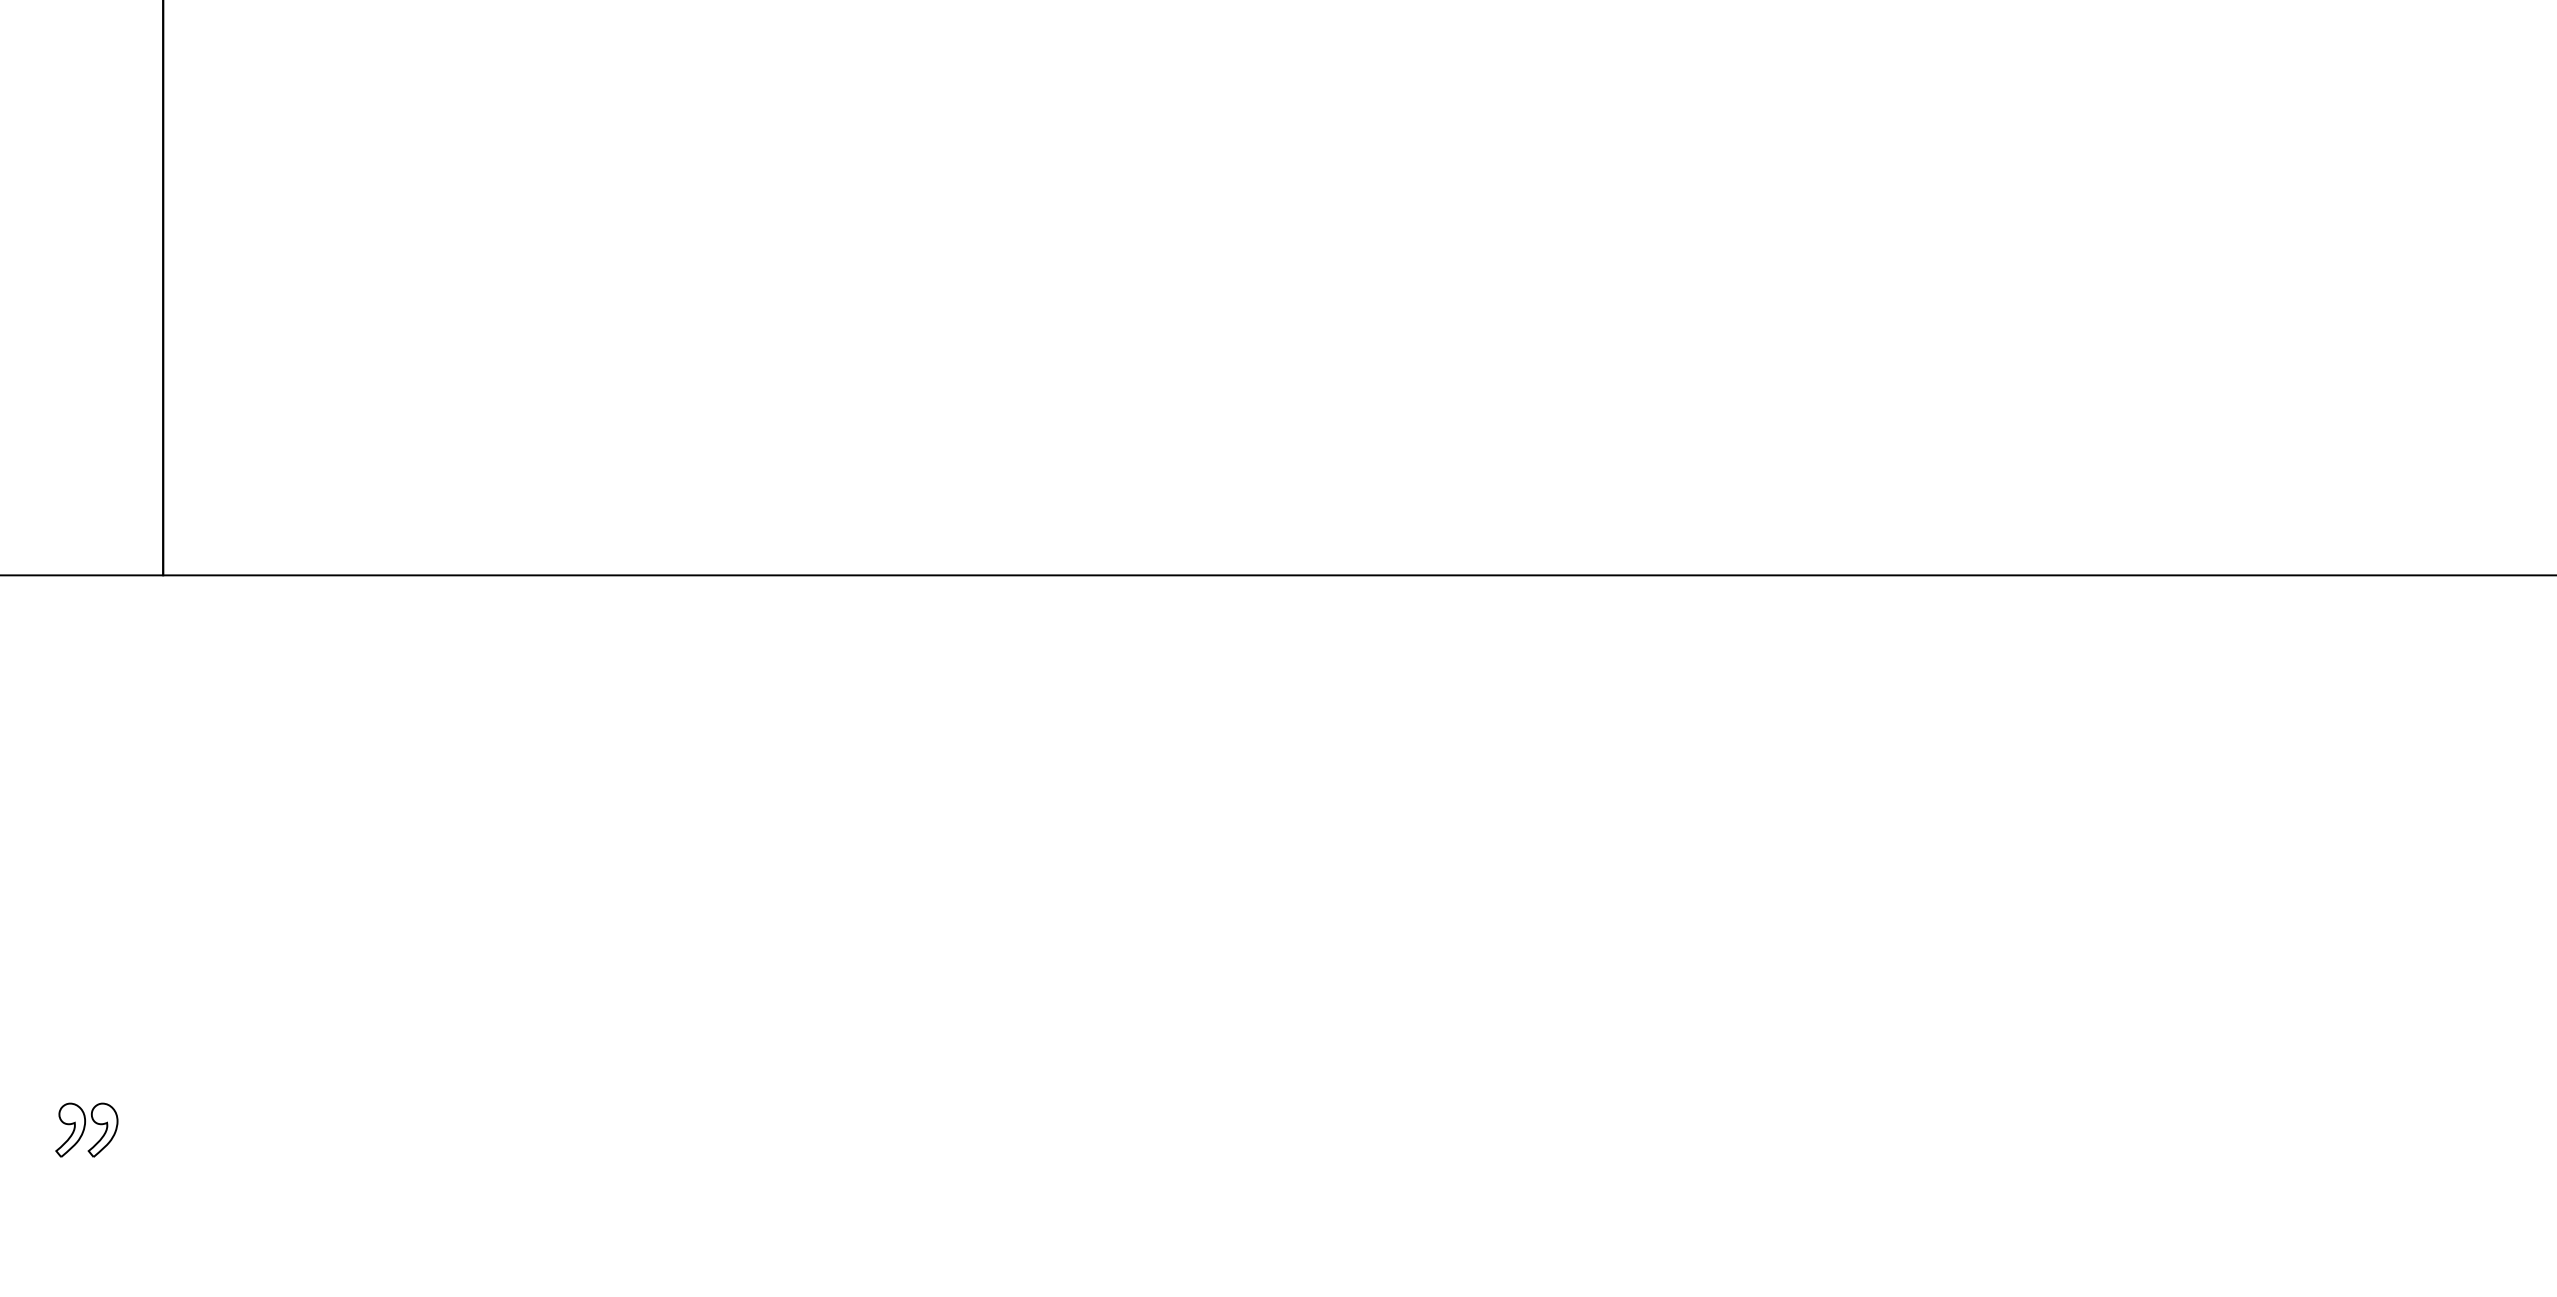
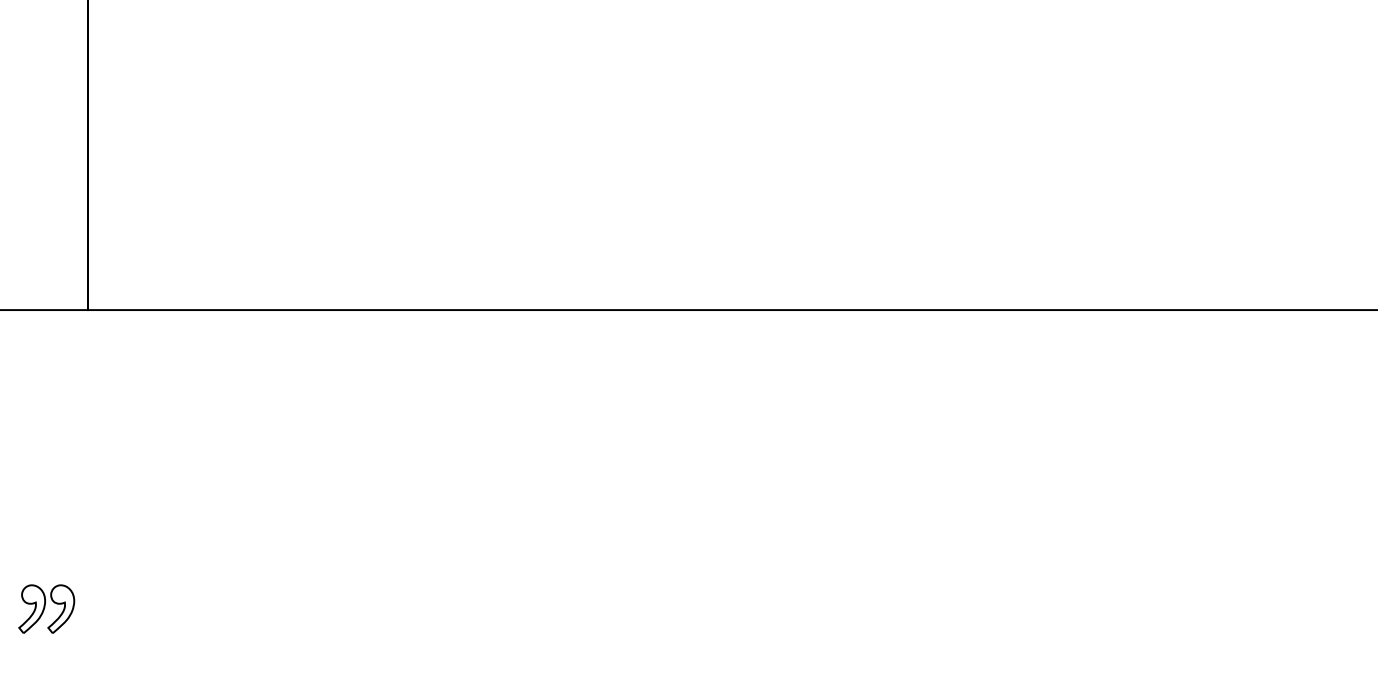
part: (86, 1129) -> (46, 608), size x1.67

